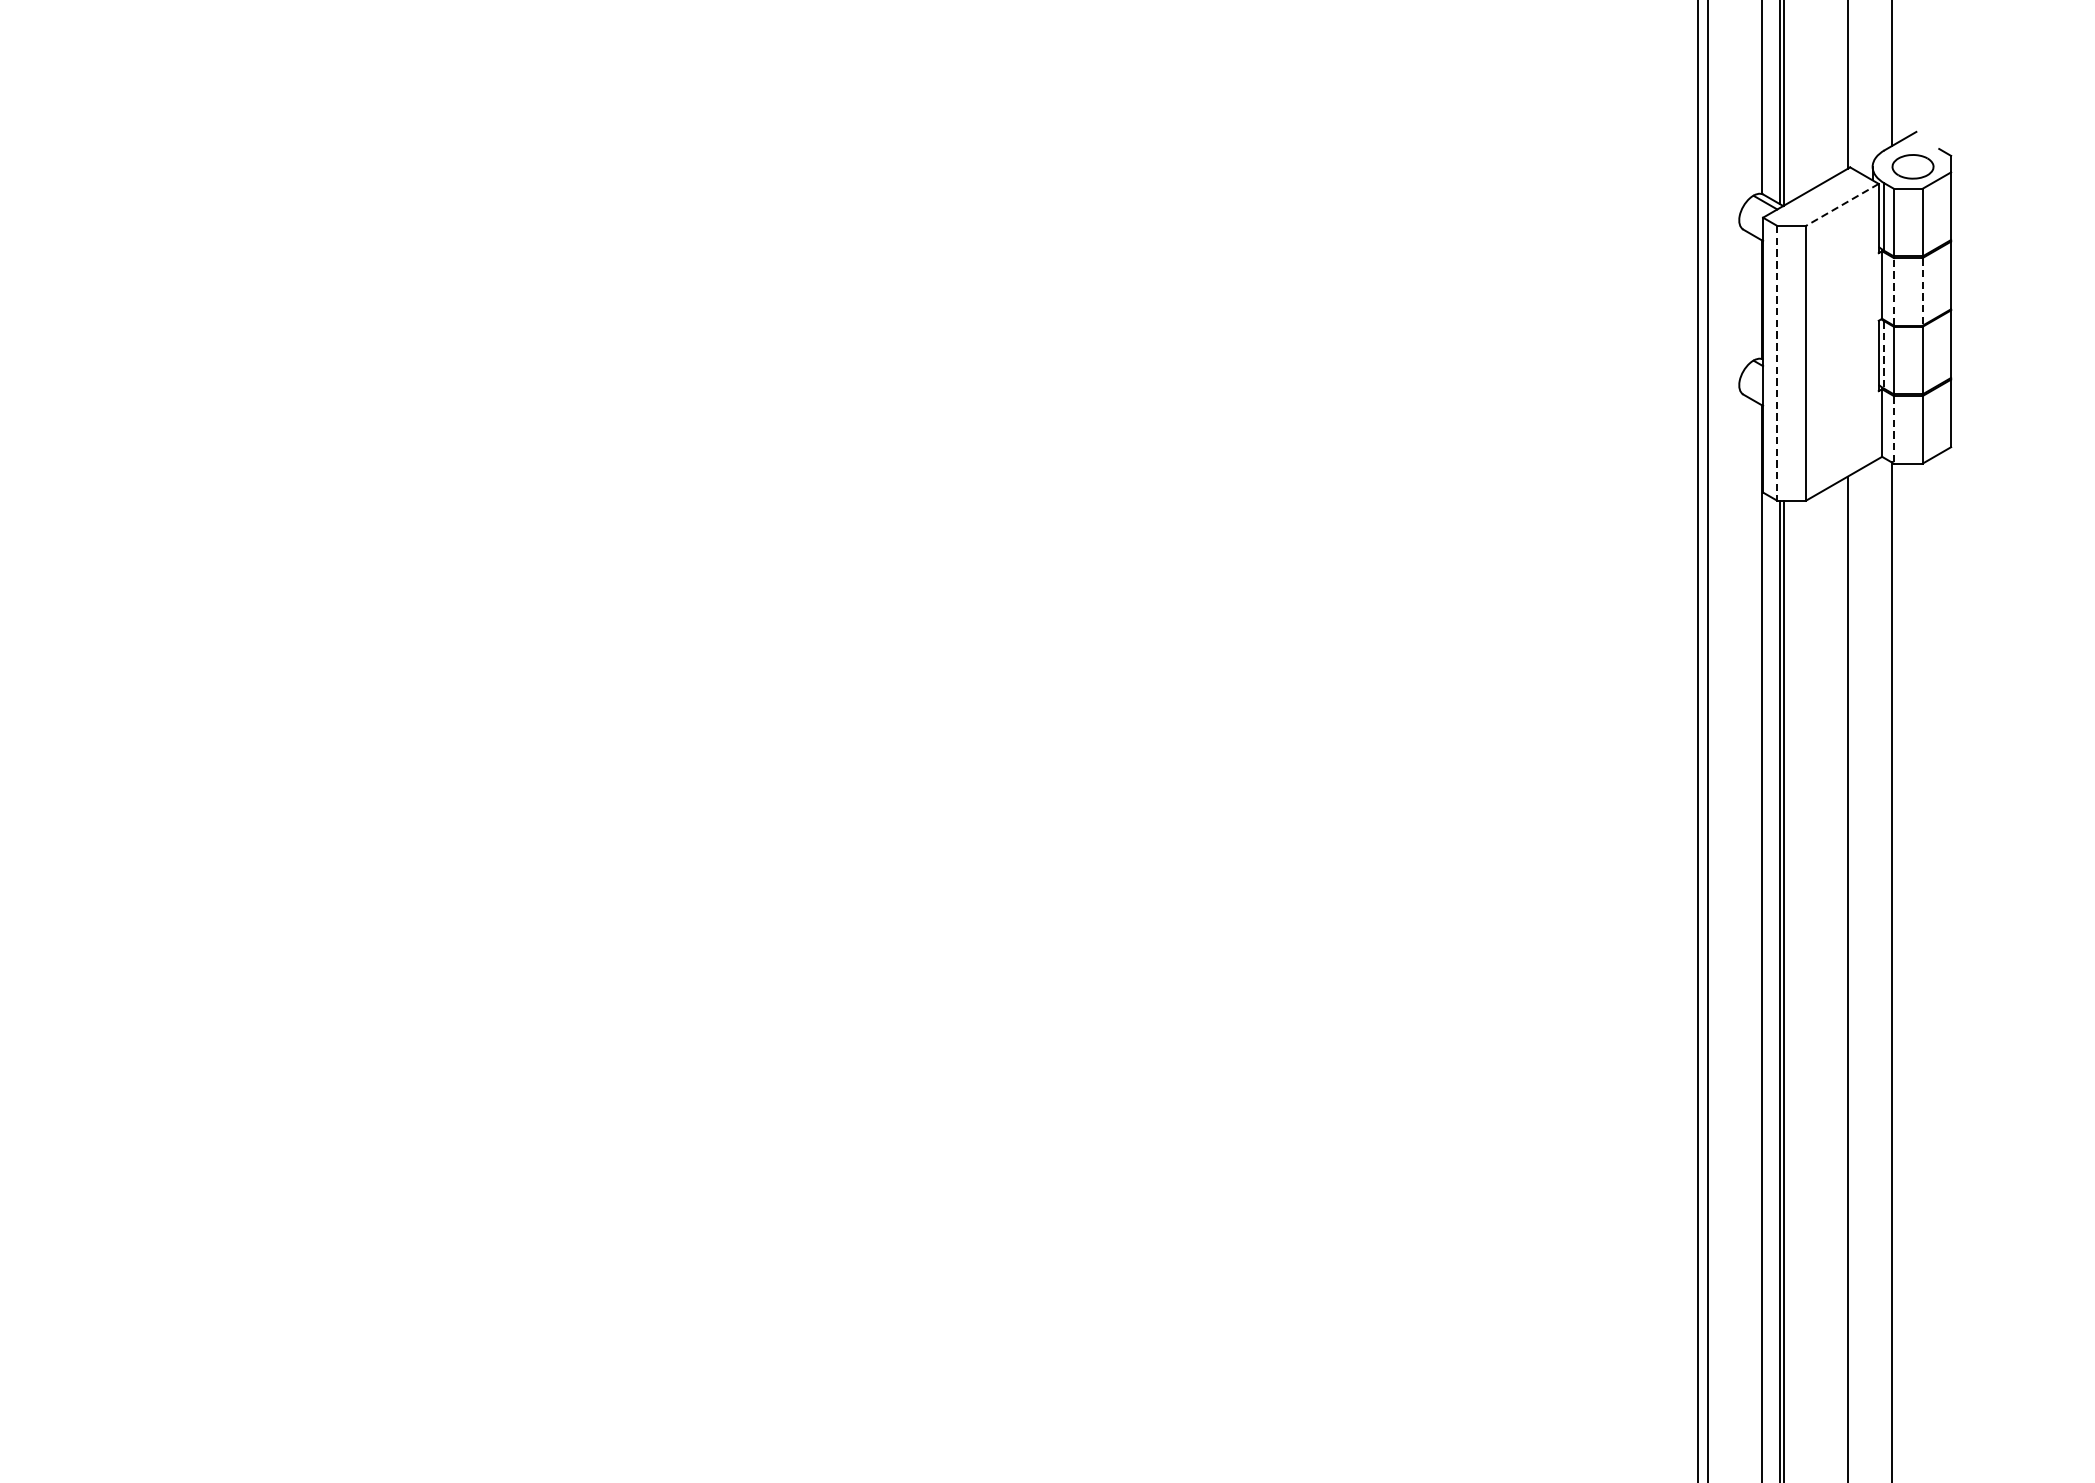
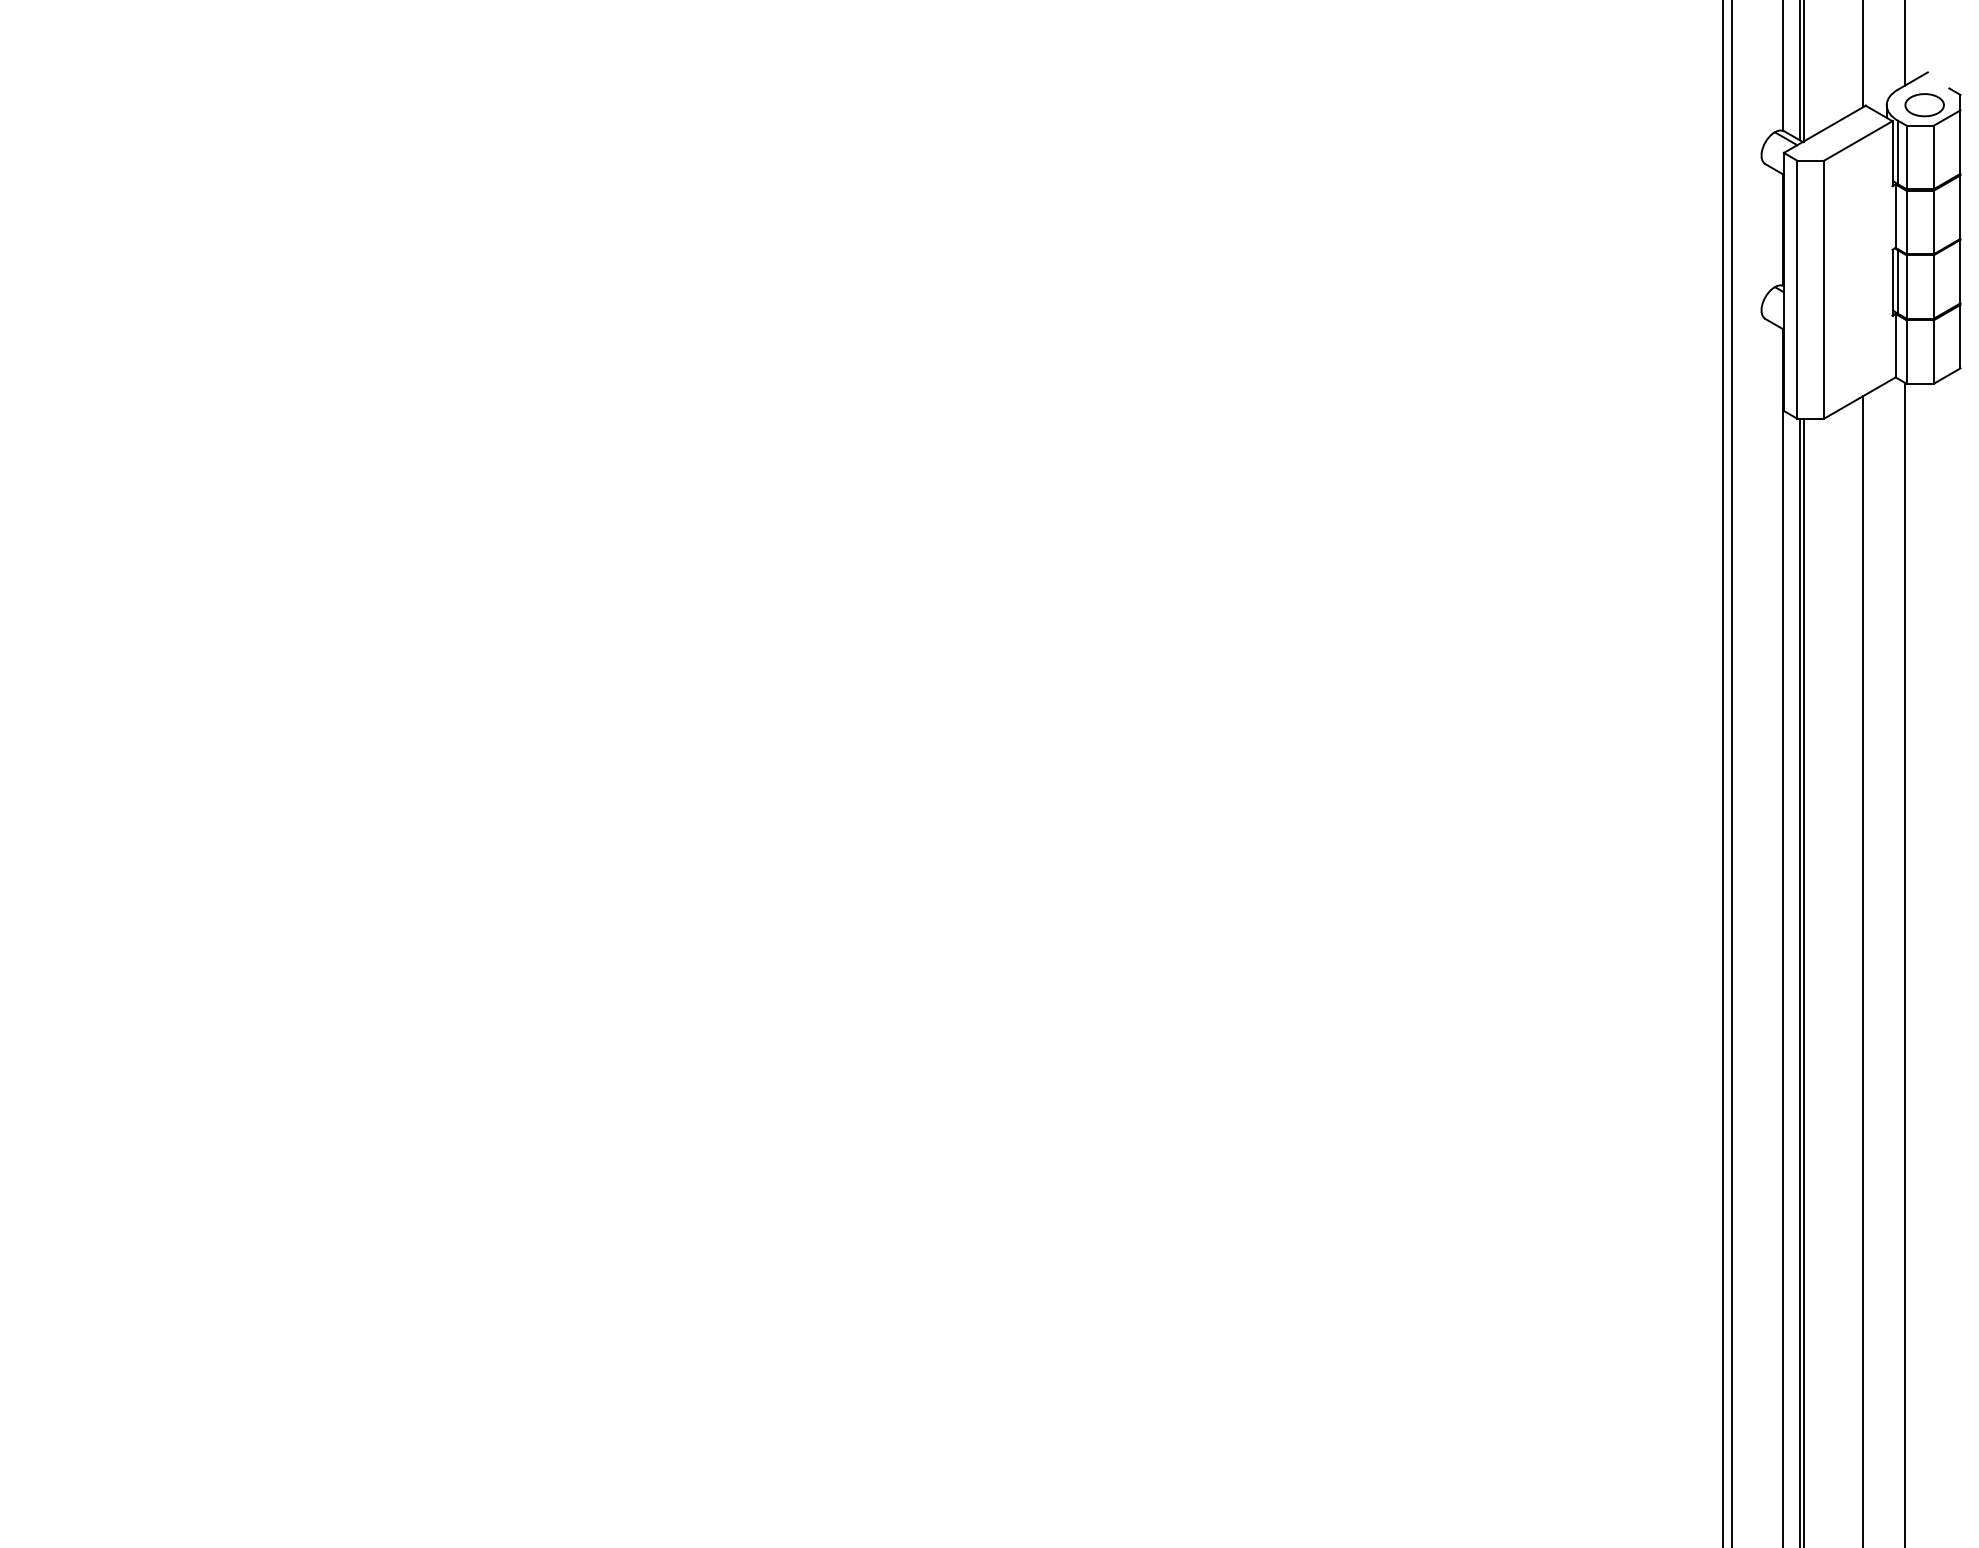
line: (1841, 205) -> (1857, 141), dashed -> solid
line: (1893, 291) -> (1906, 222), dashed -> solid
line: (1922, 291) -> (1933, 222), dashed -> solid
line: (1884, 354) -> (1897, 281), dashed -> solid
line: (1777, 363) -> (1797, 289), dashed -> solid
line: (1893, 430) -> (1906, 352), dashed -> solid

